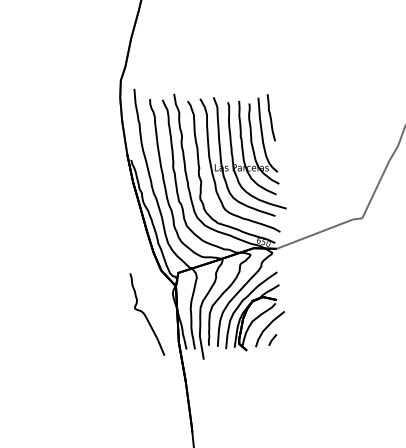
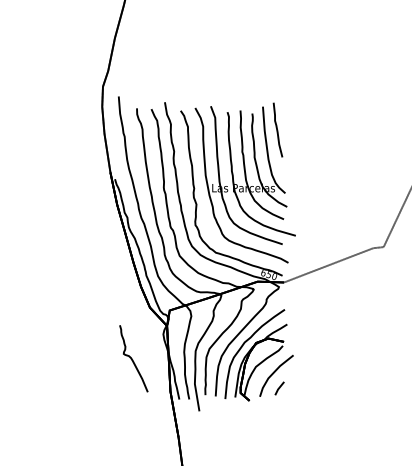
part: (147, 314) -> (133, 358), size x0.7

